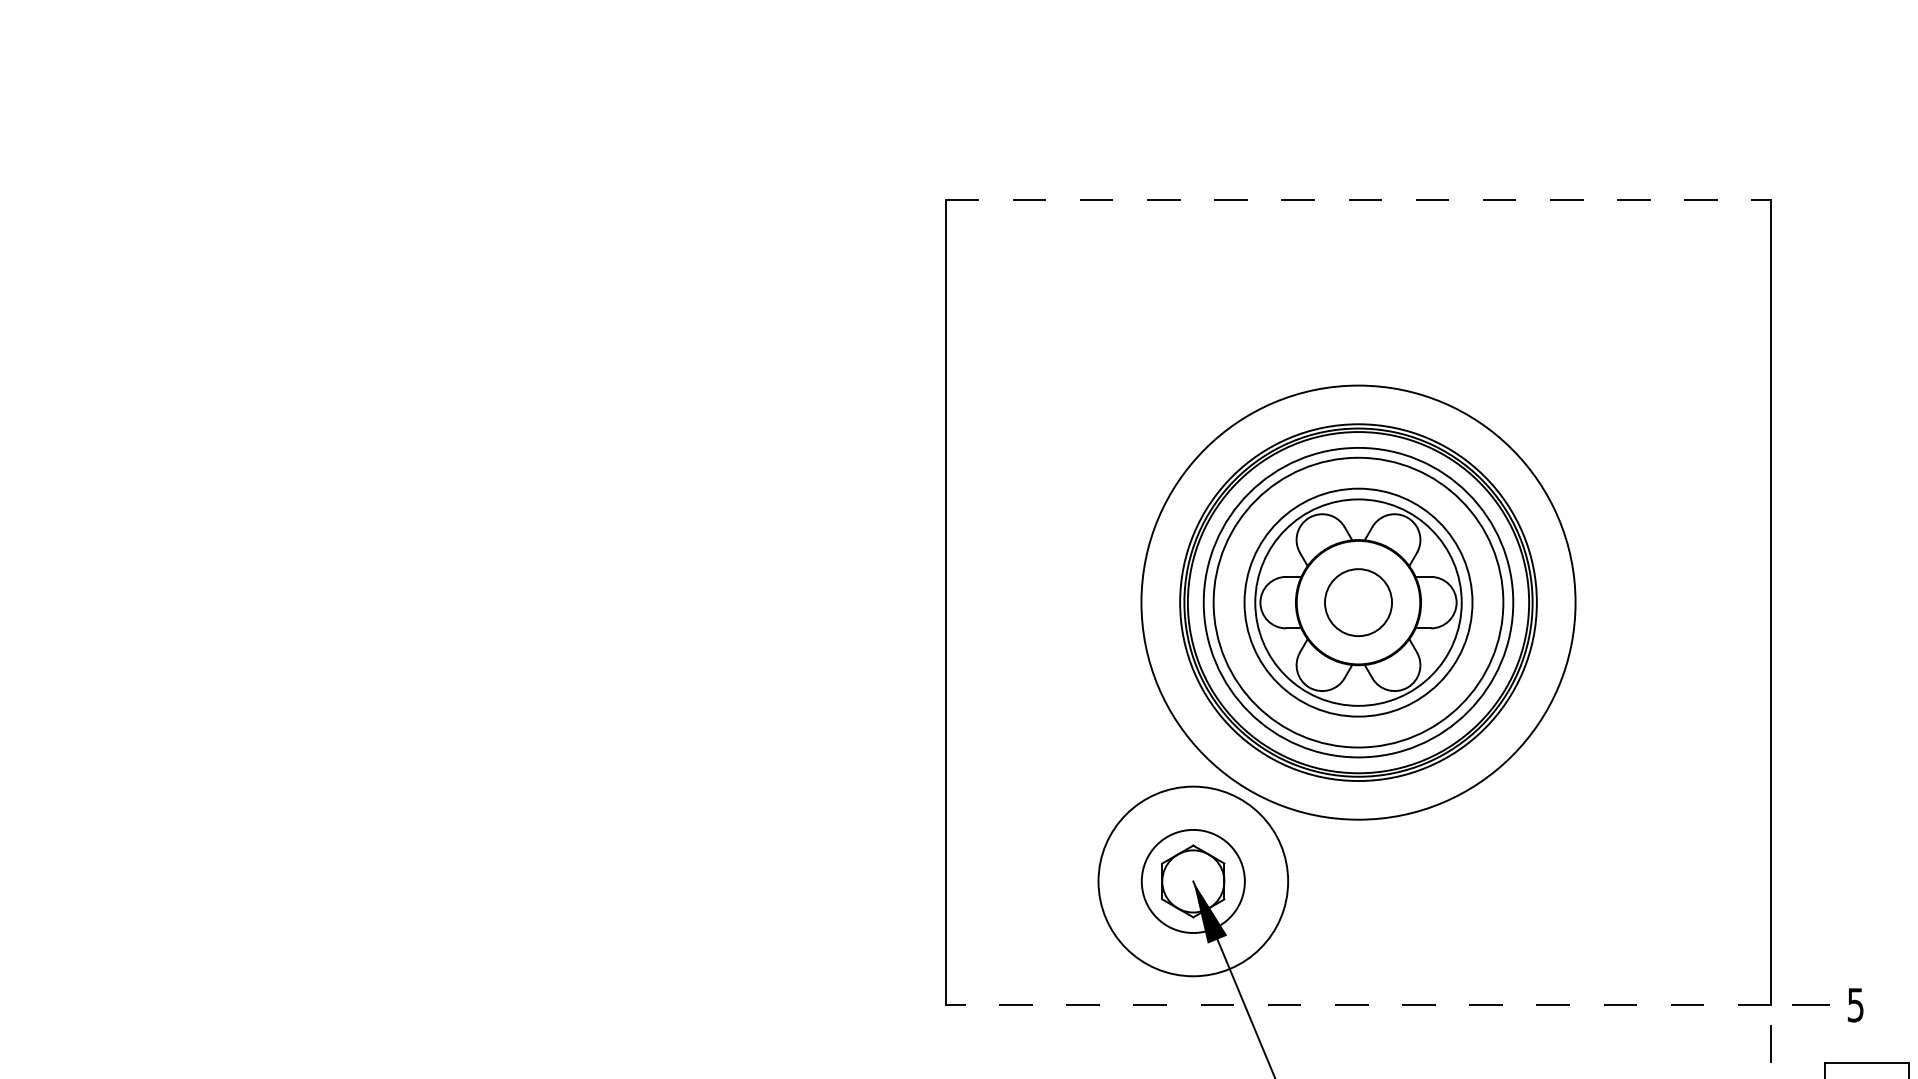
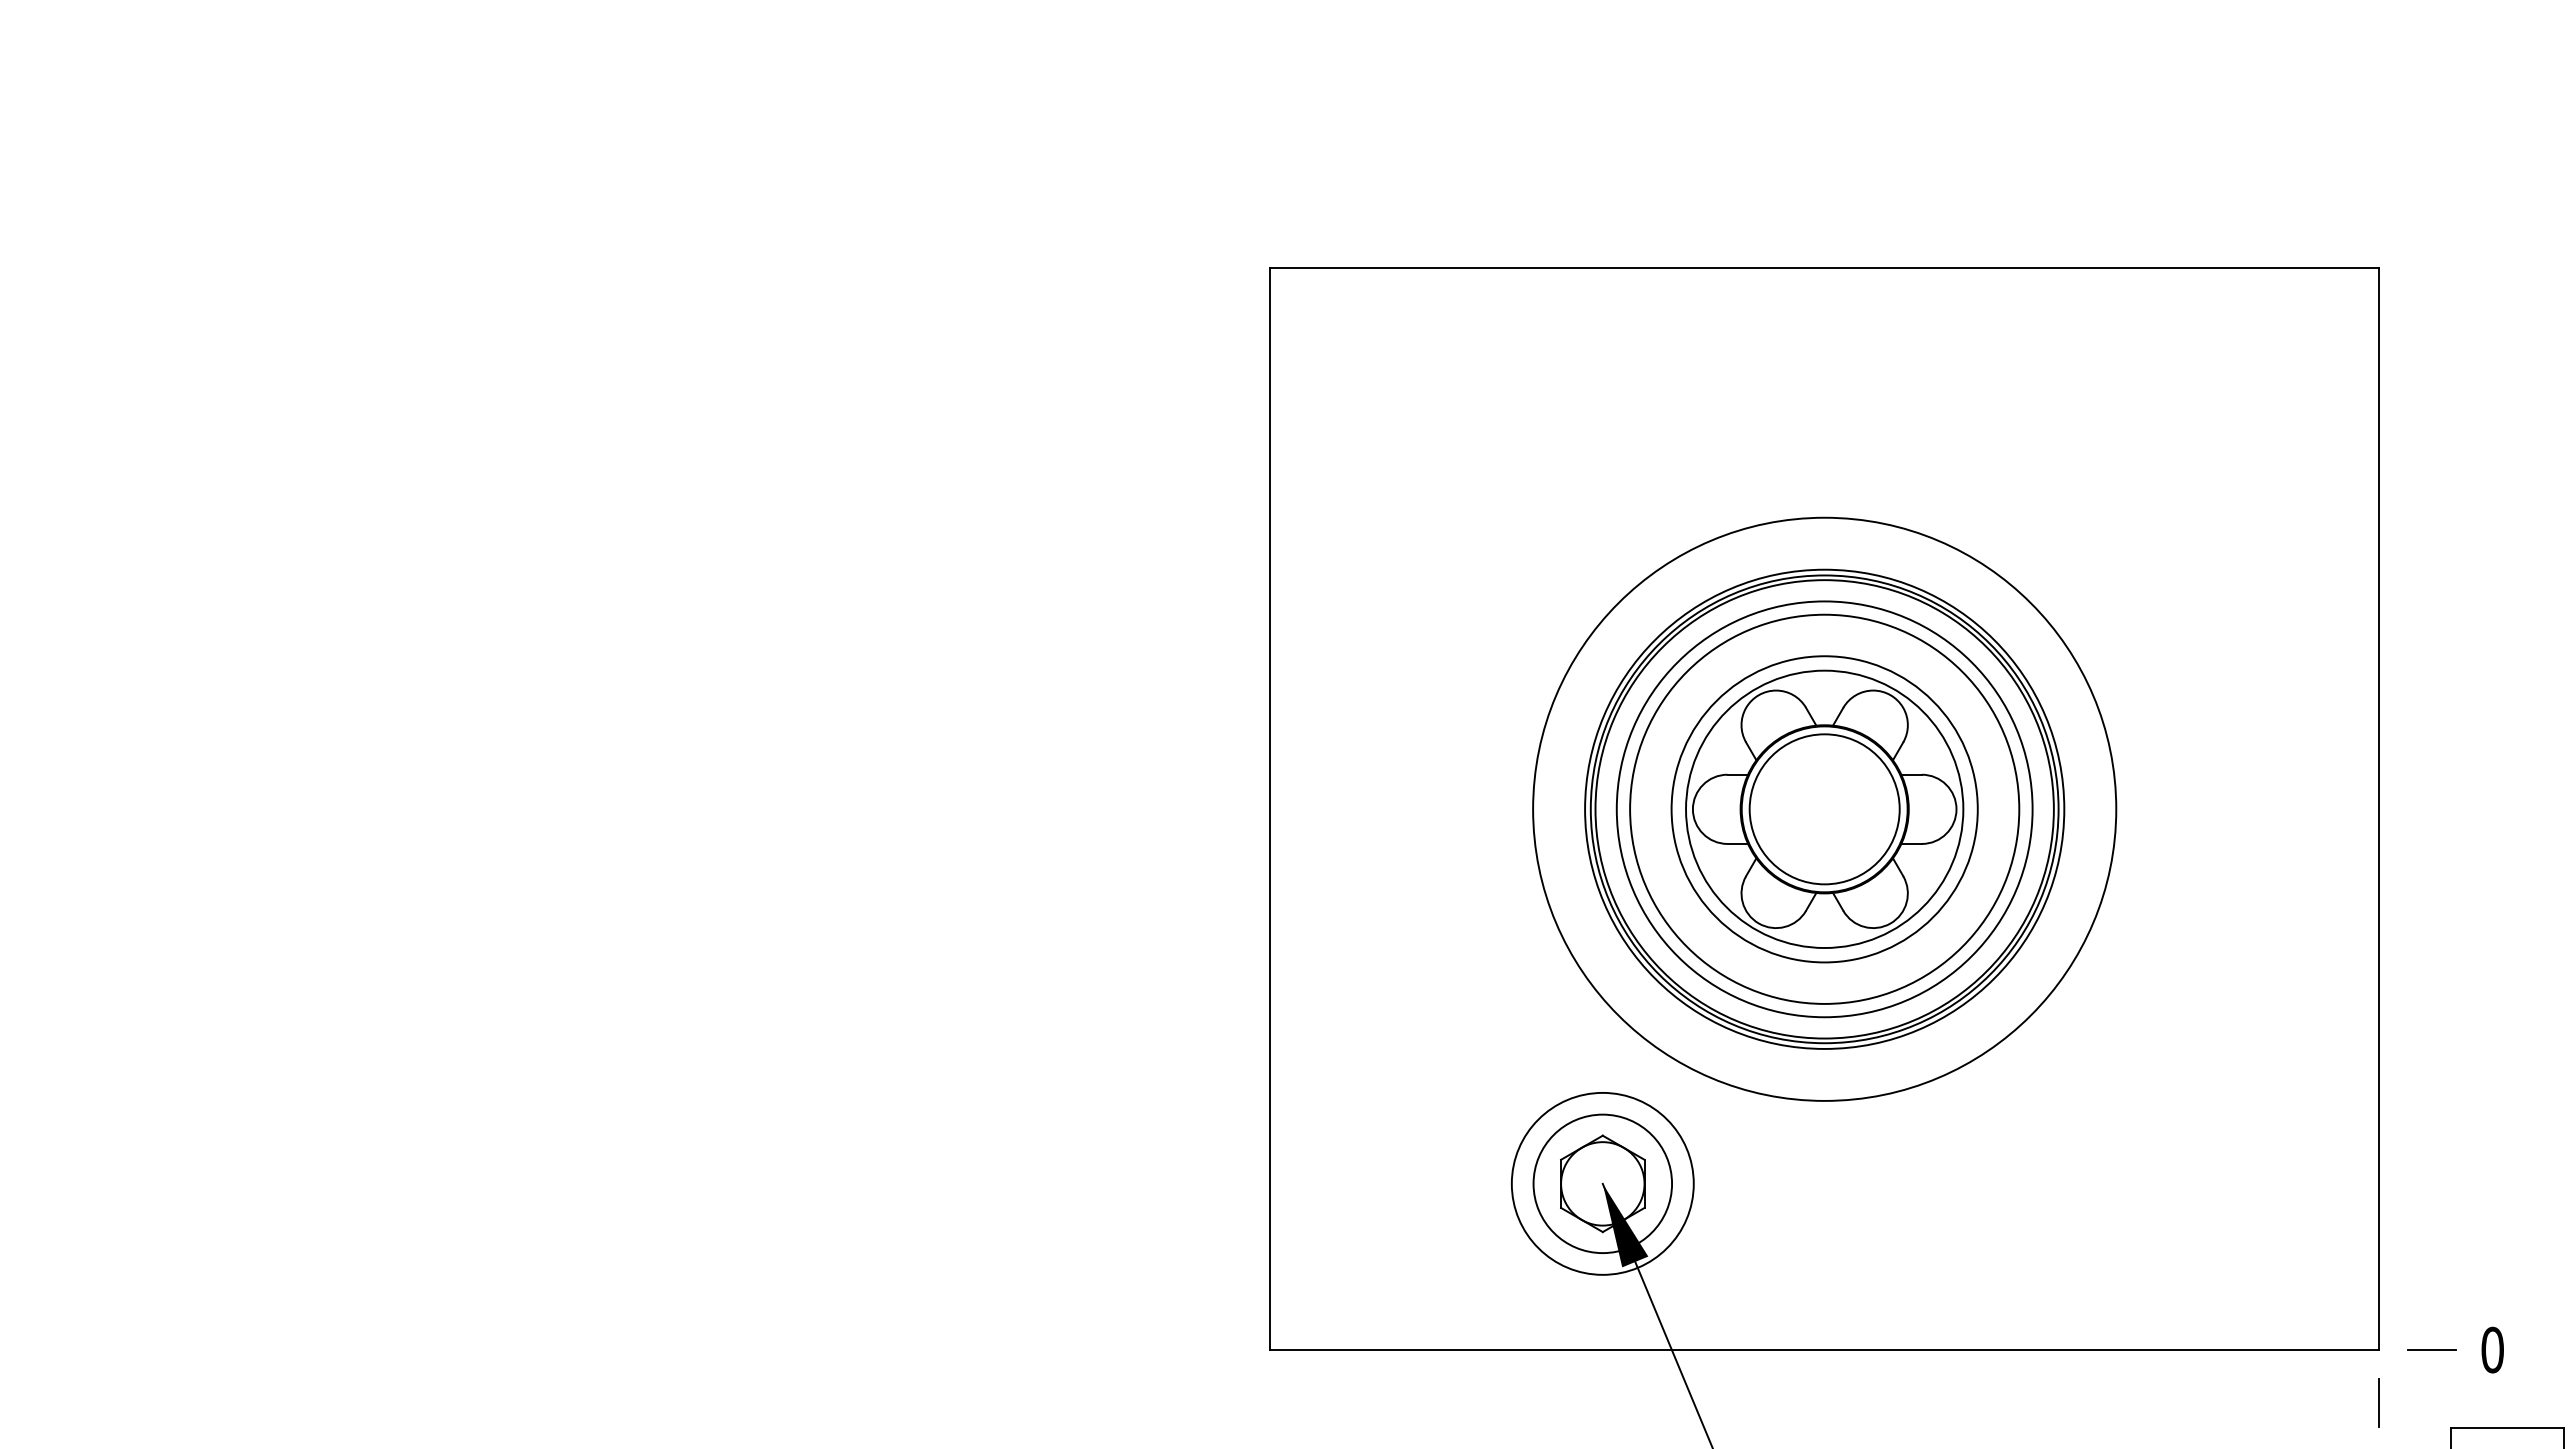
line: (1358, 200) -> (1824, 268), dashed -> solid
circle: (1358, 602) -> (1824, 809), size x1.67
circle: (1193, 881) -> (1602, 1183), size x0.71
text: (1855, 1004) -> (2492, 1349), 5 -> 0
line: (1358, 1005) -> (1824, 1350), dashed -> solid

